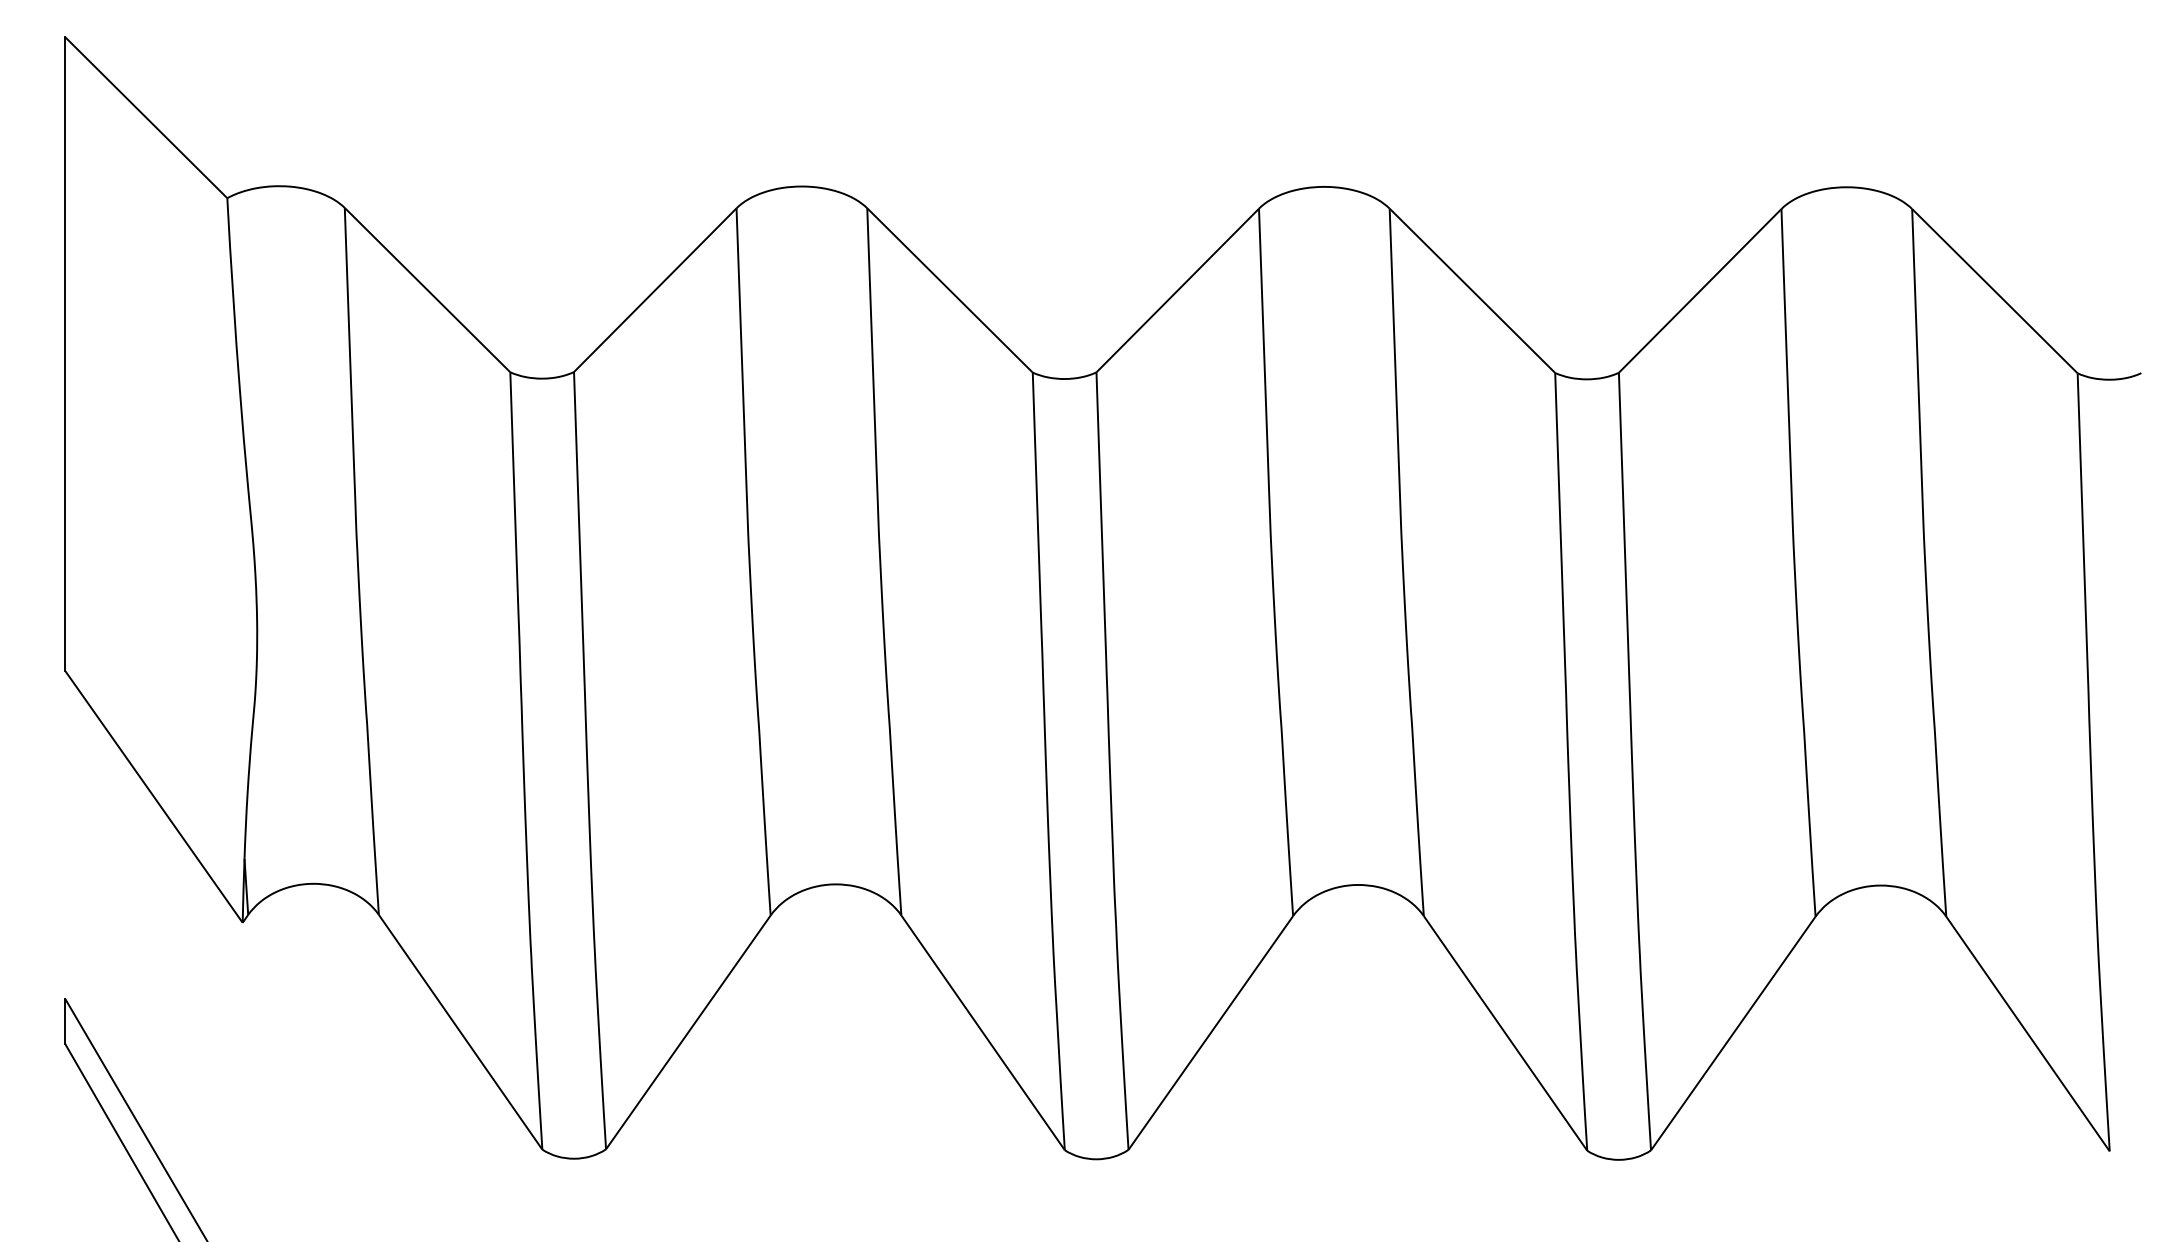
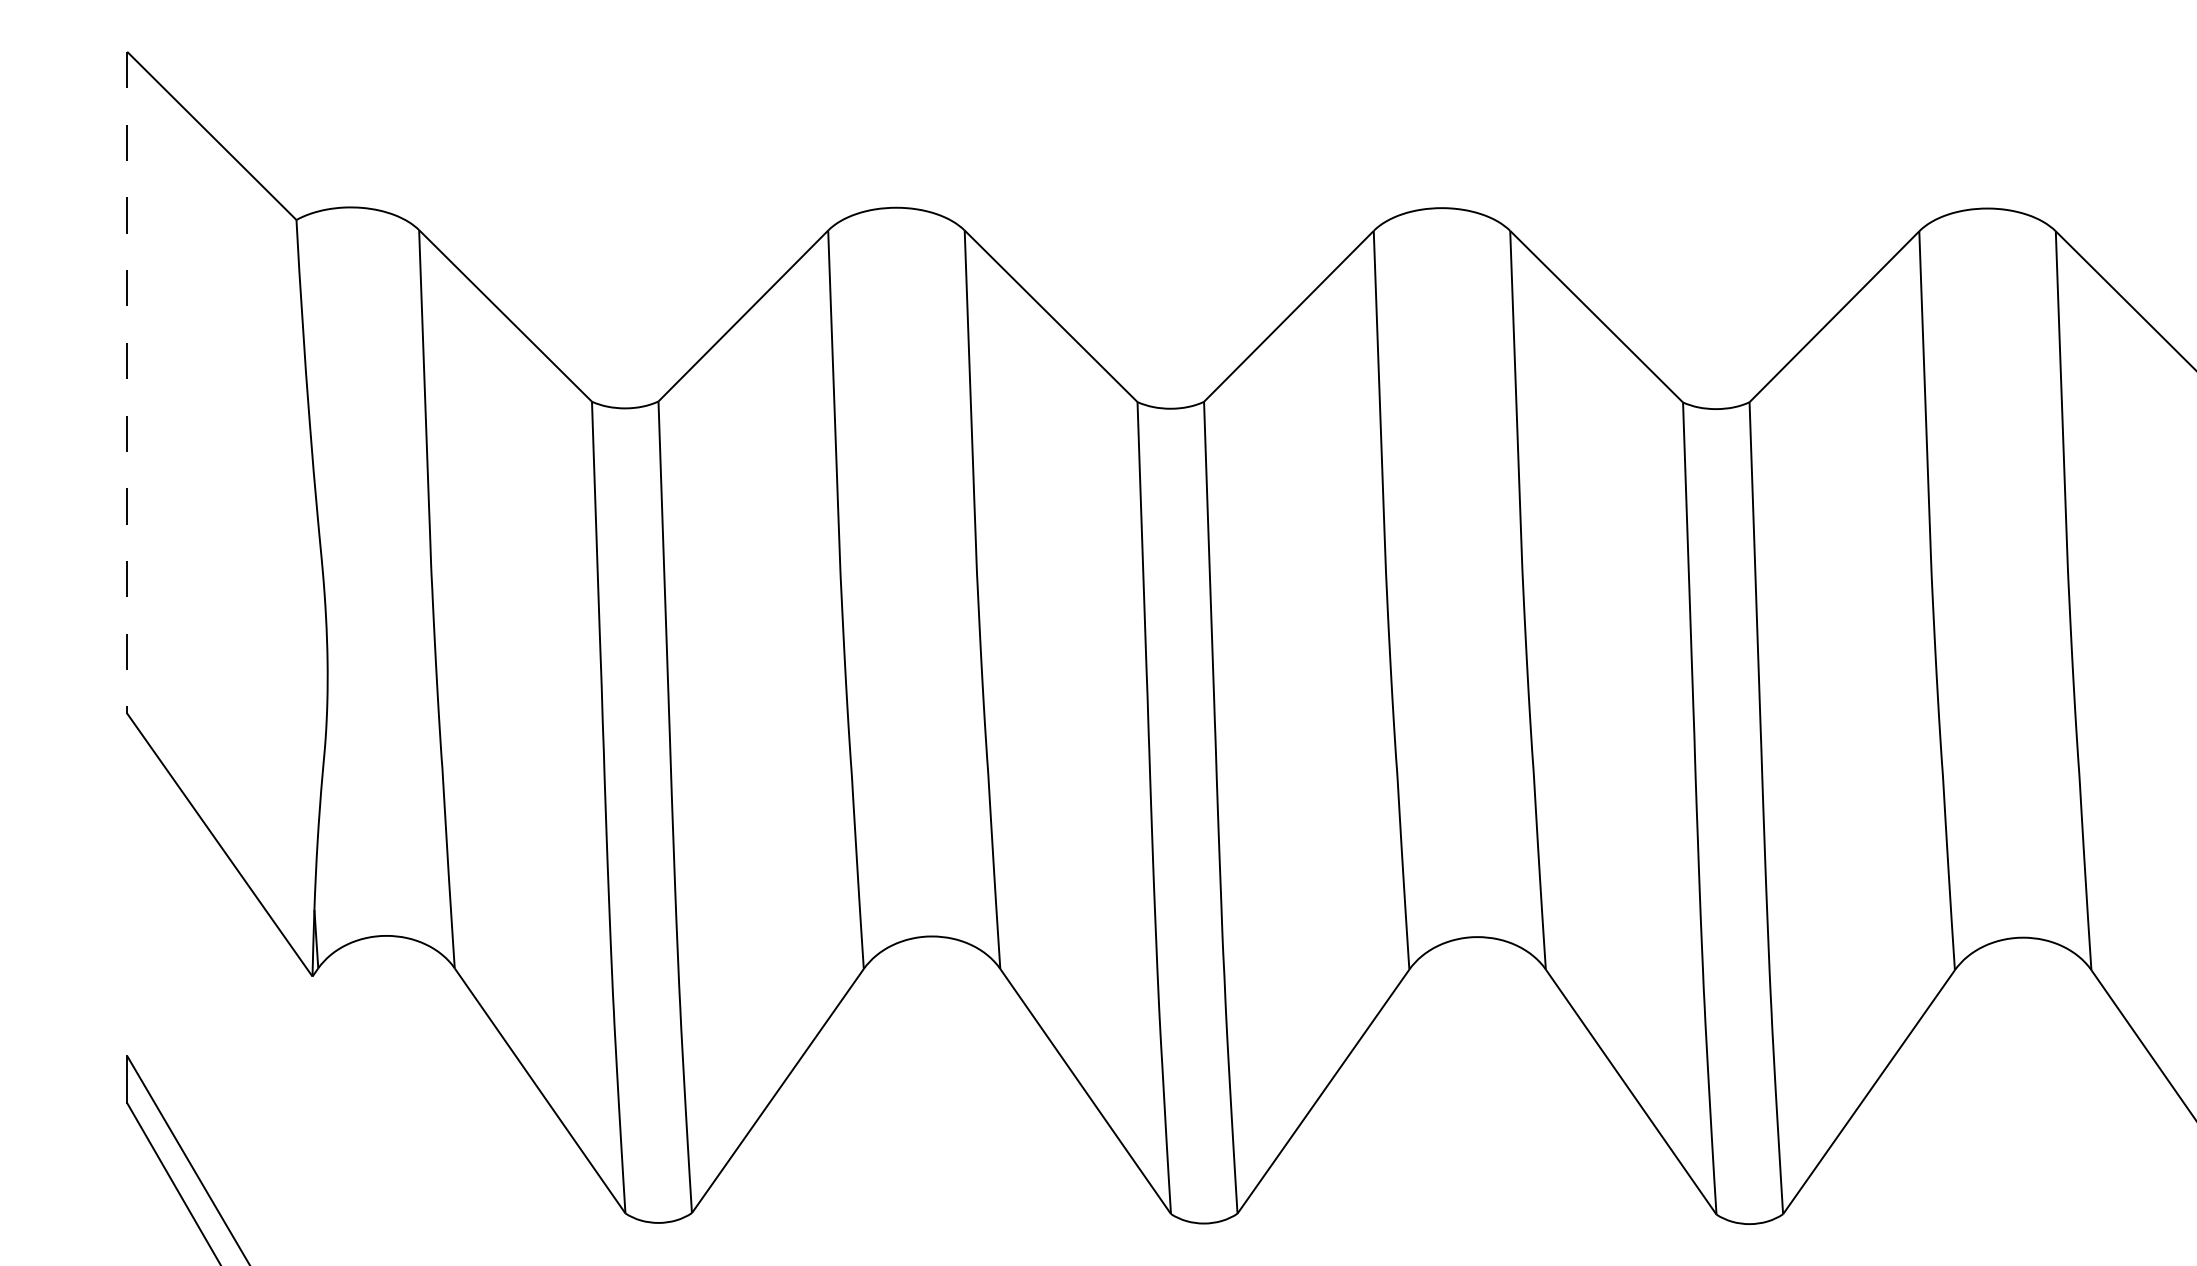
line: (65, 354) -> (127, 383), solid -> dashed

